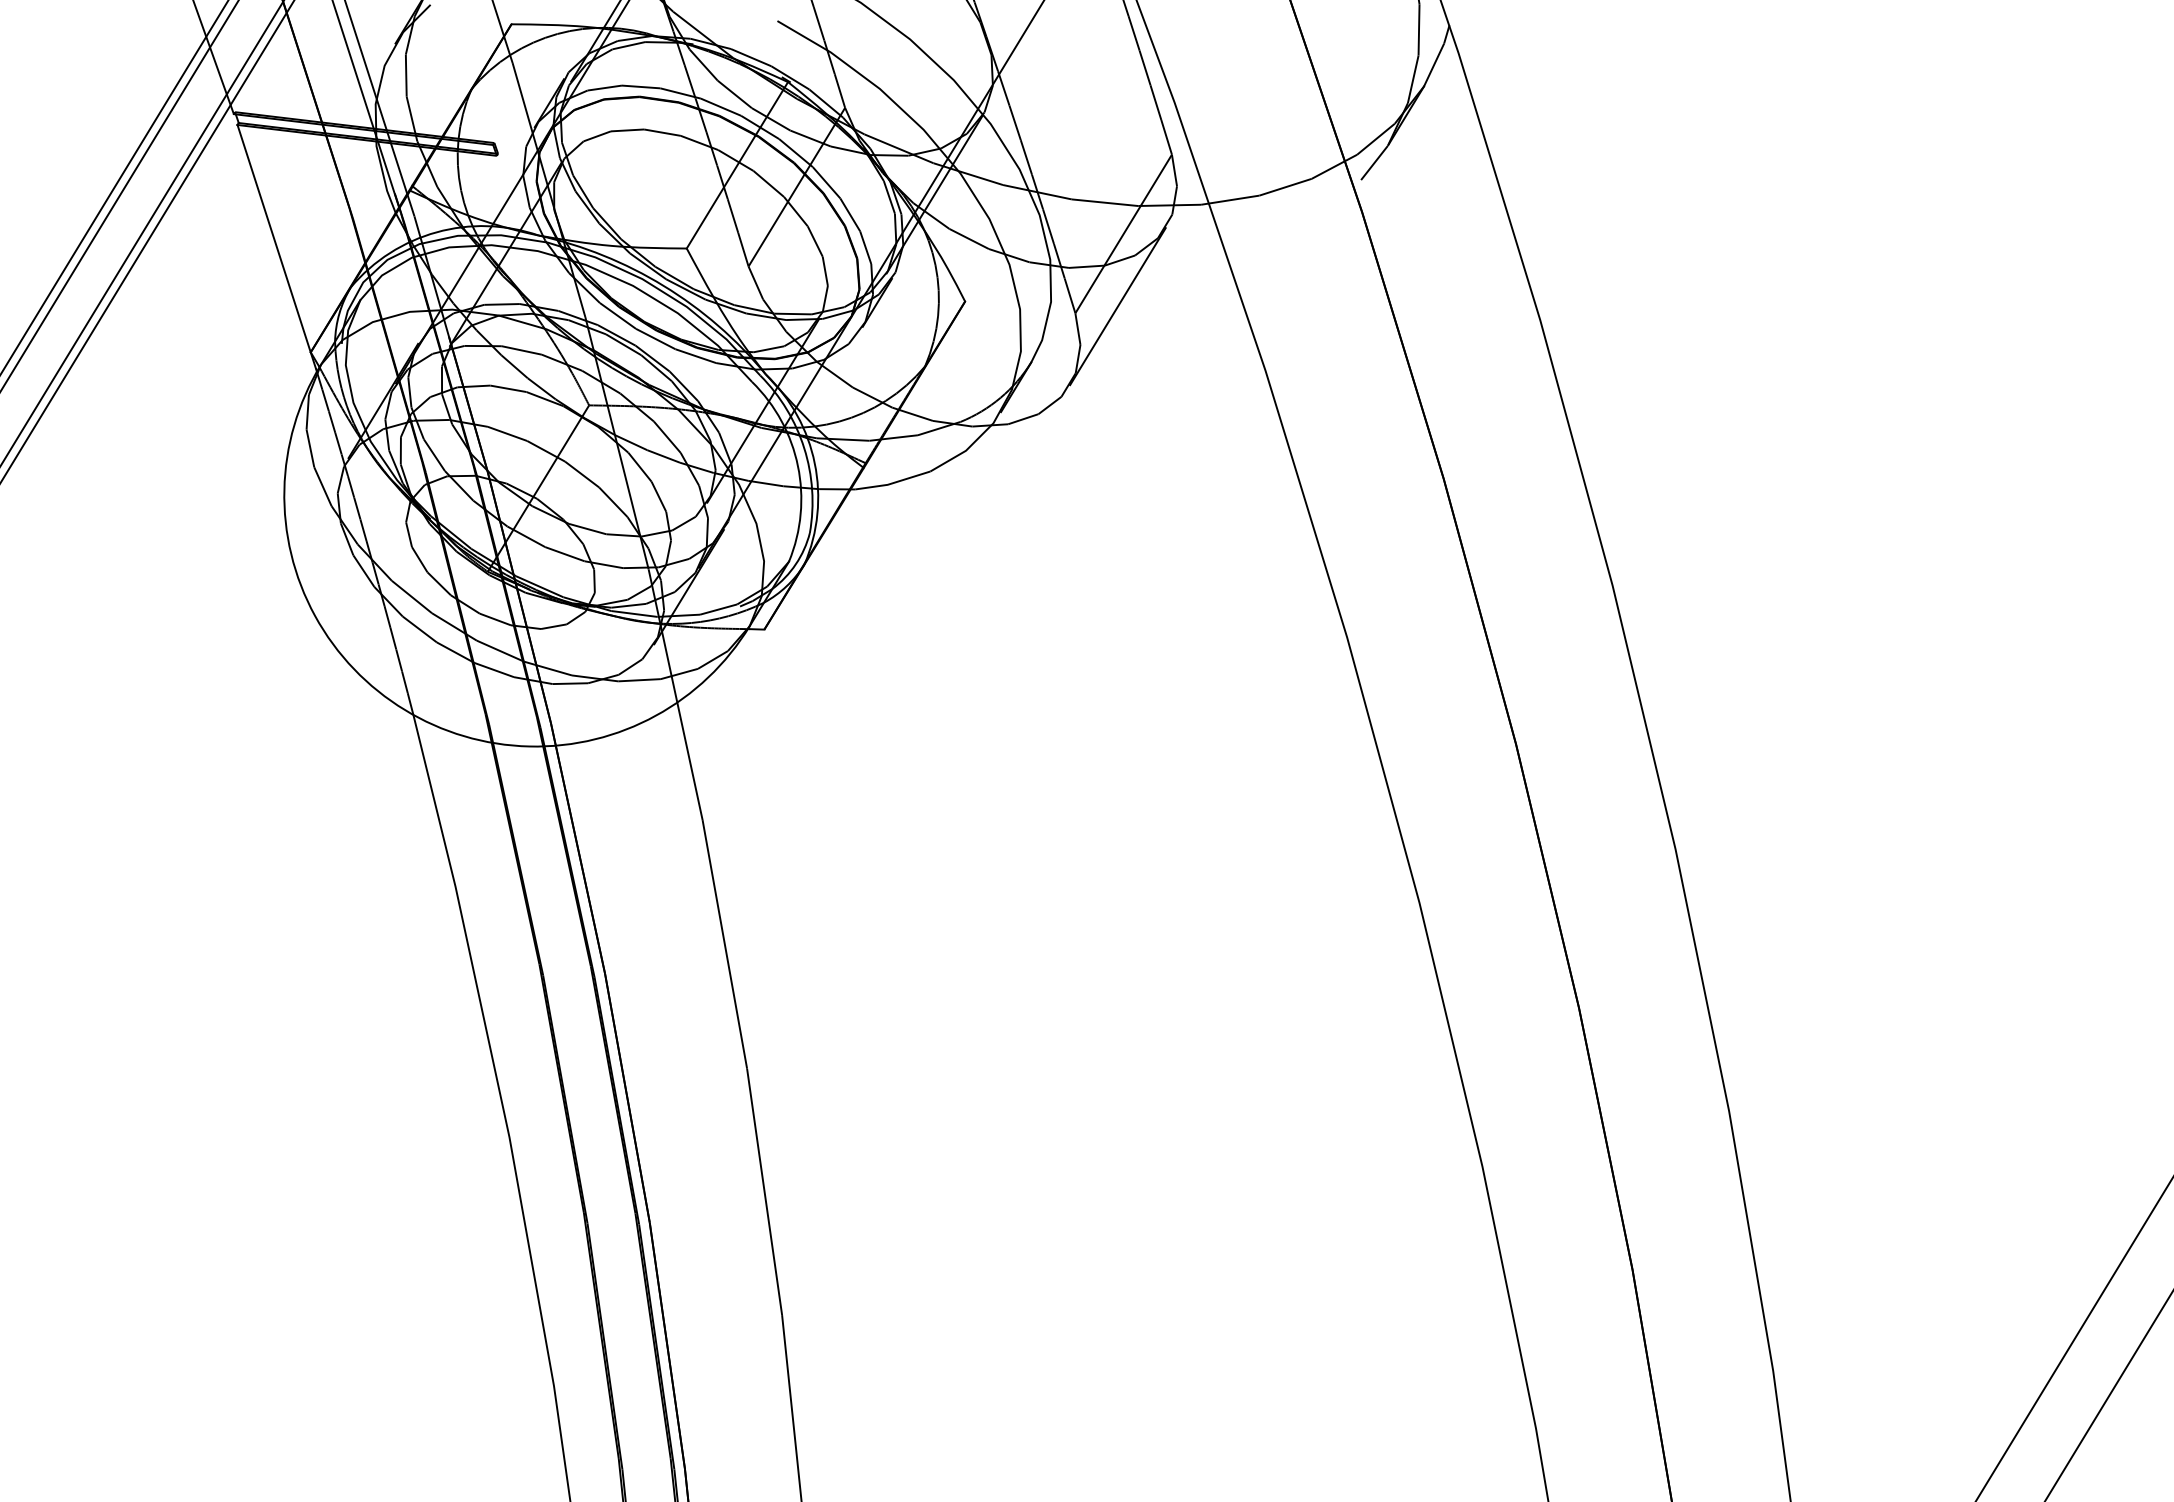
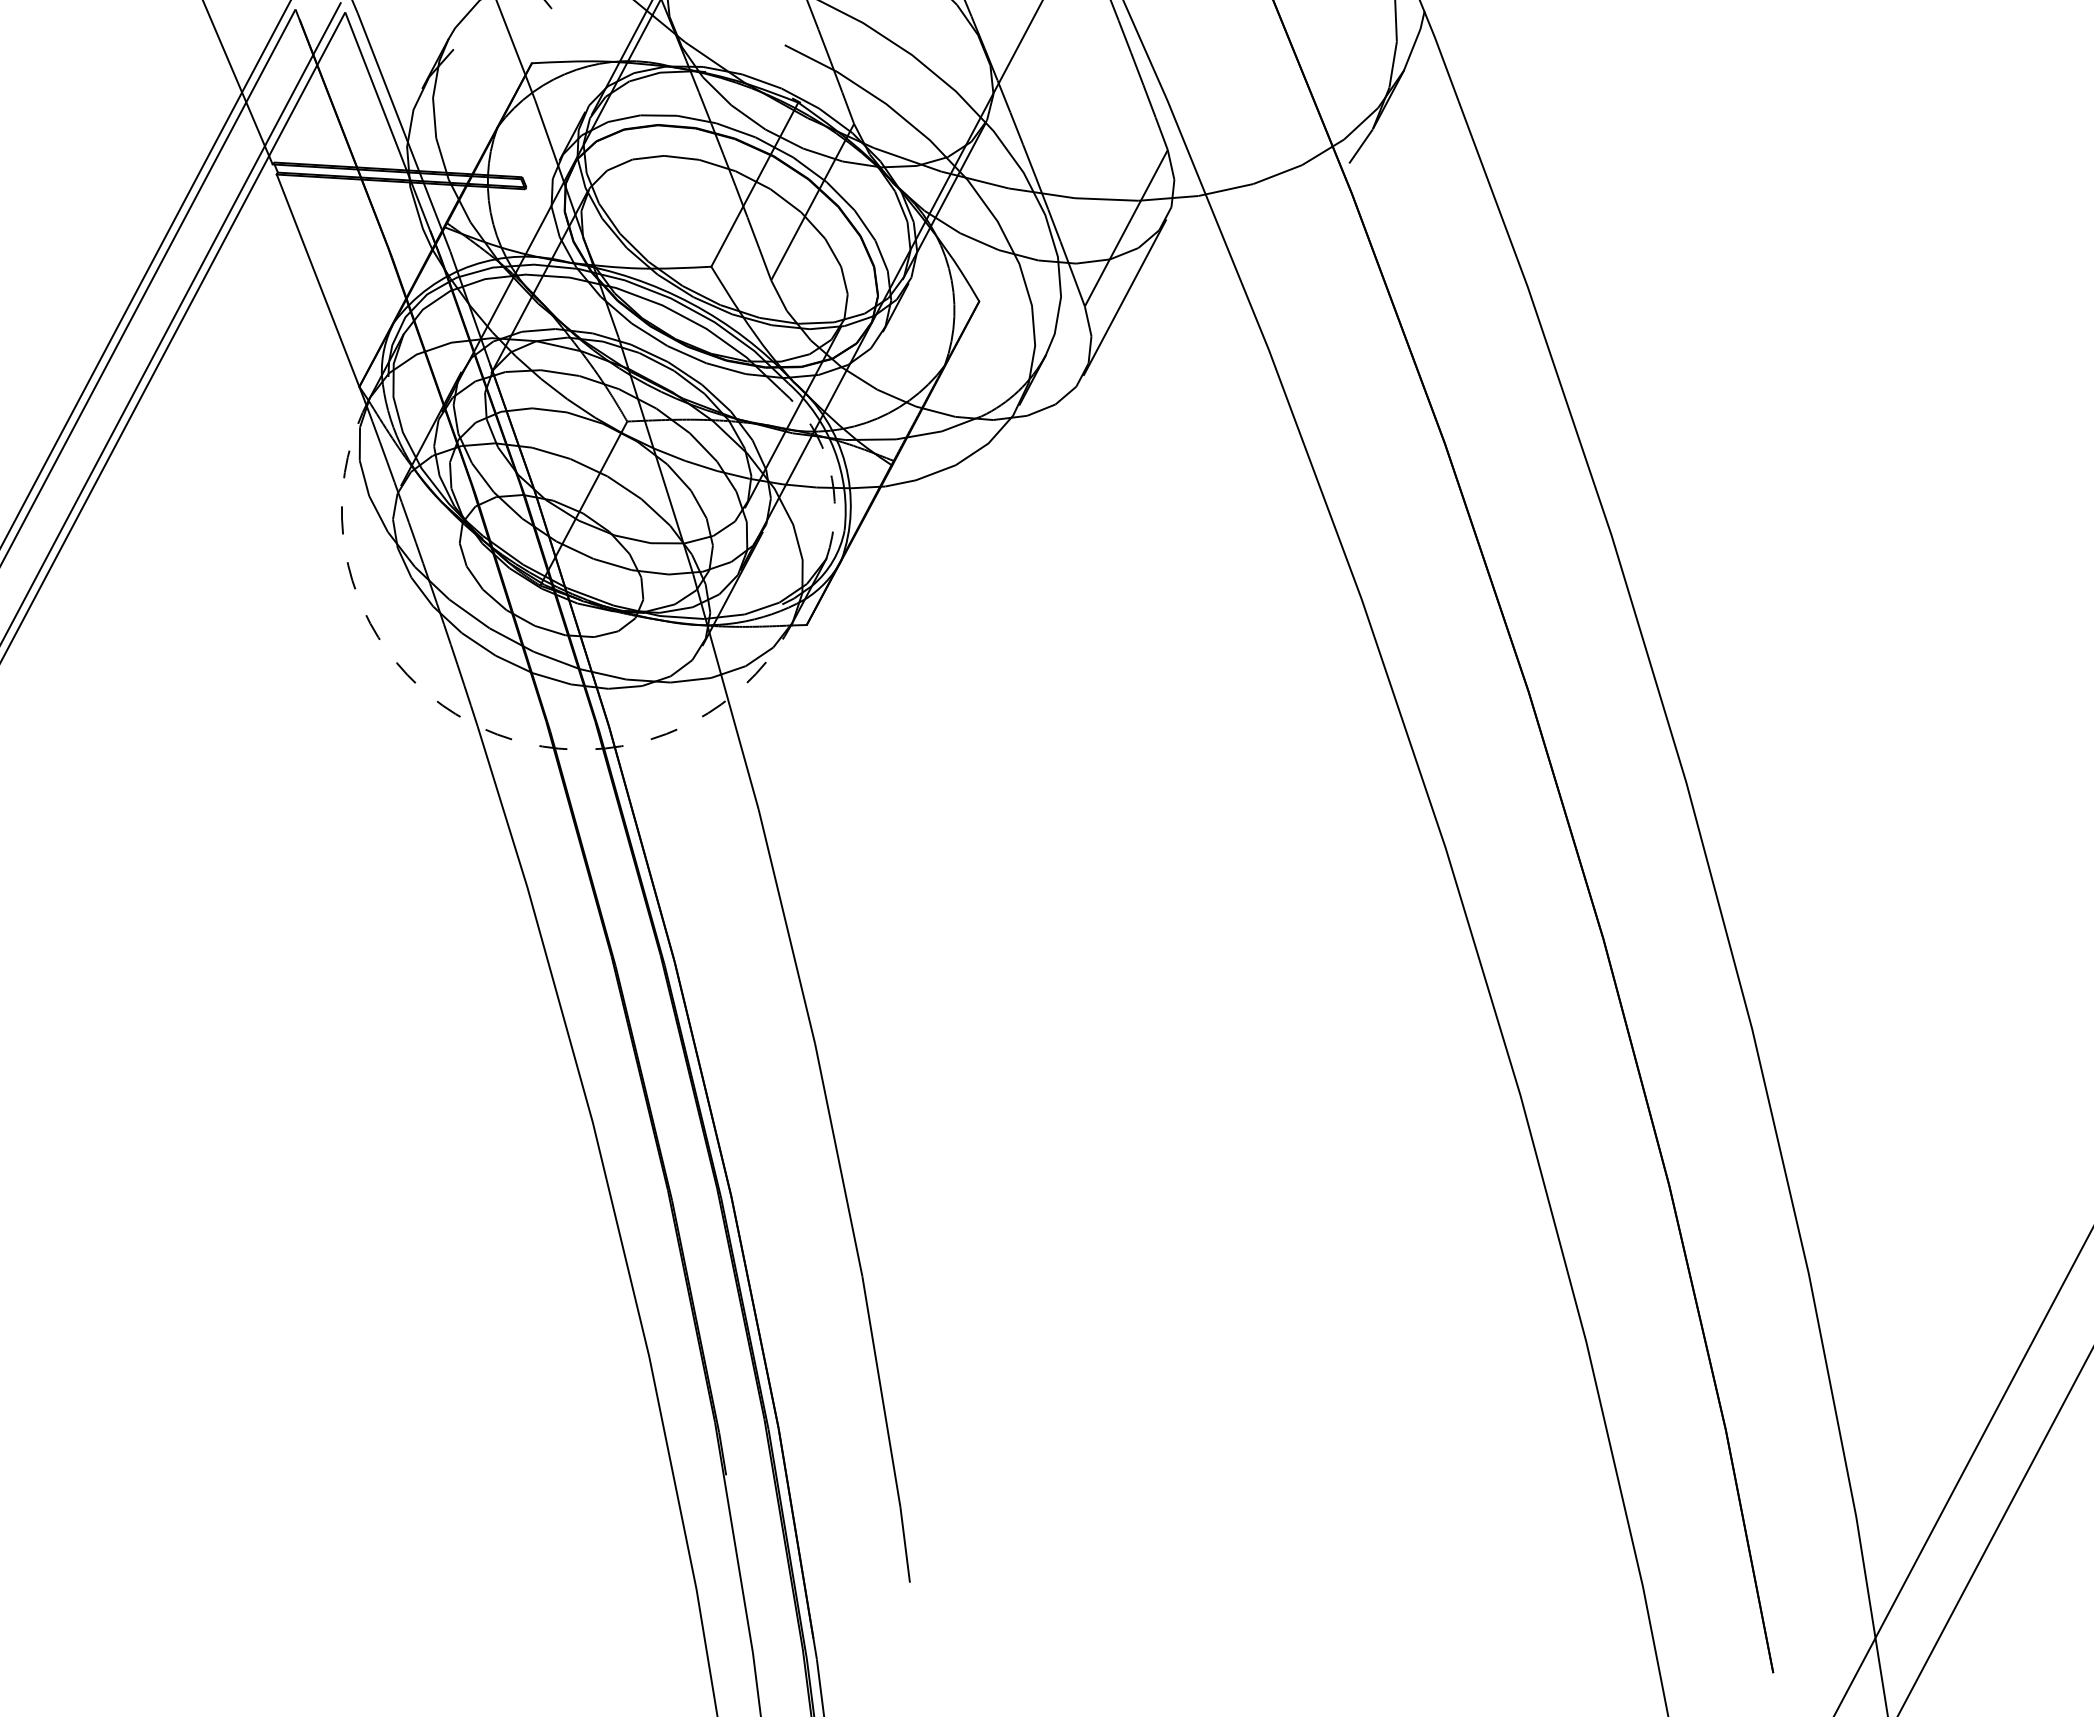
arc: (797, 466) -> (829, 467), solid -> dashed
arc: (405, 709) -> (469, 721), solid -> dashed

